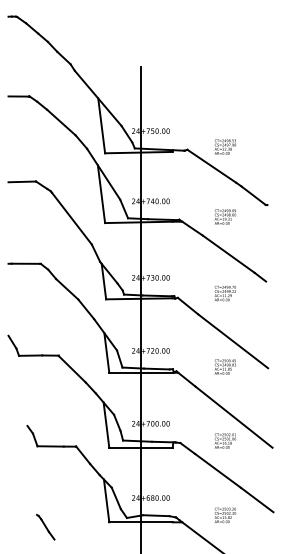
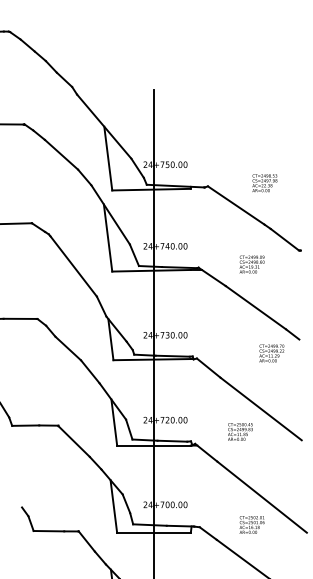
text: (225, 146) -> (264, 182), moved
text: (224, 293) -> (270, 353), moved
text: (224, 366) -> (239, 431), moved

